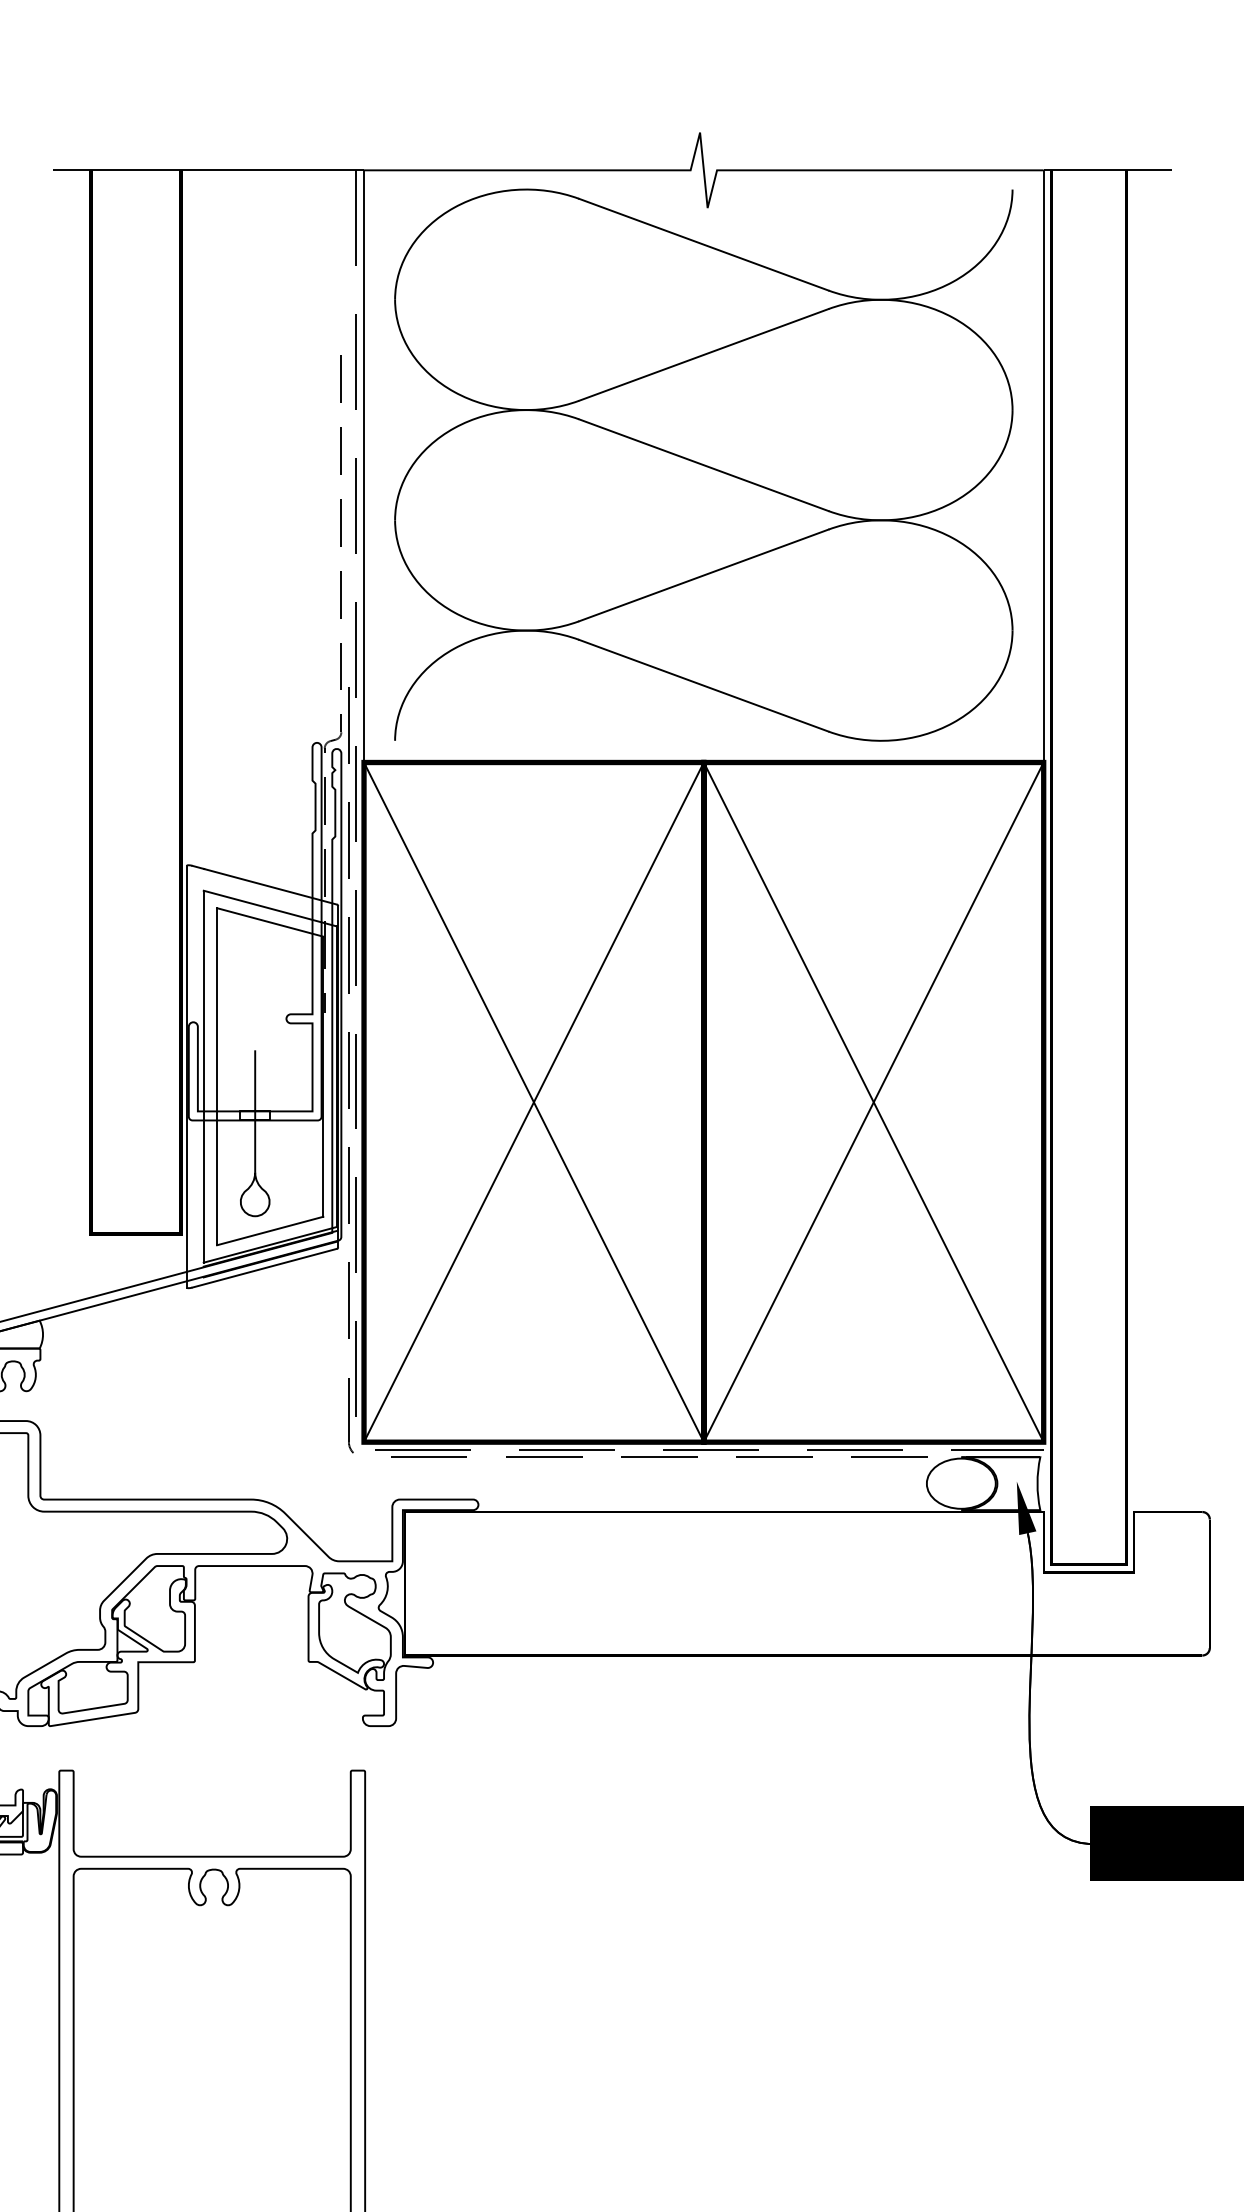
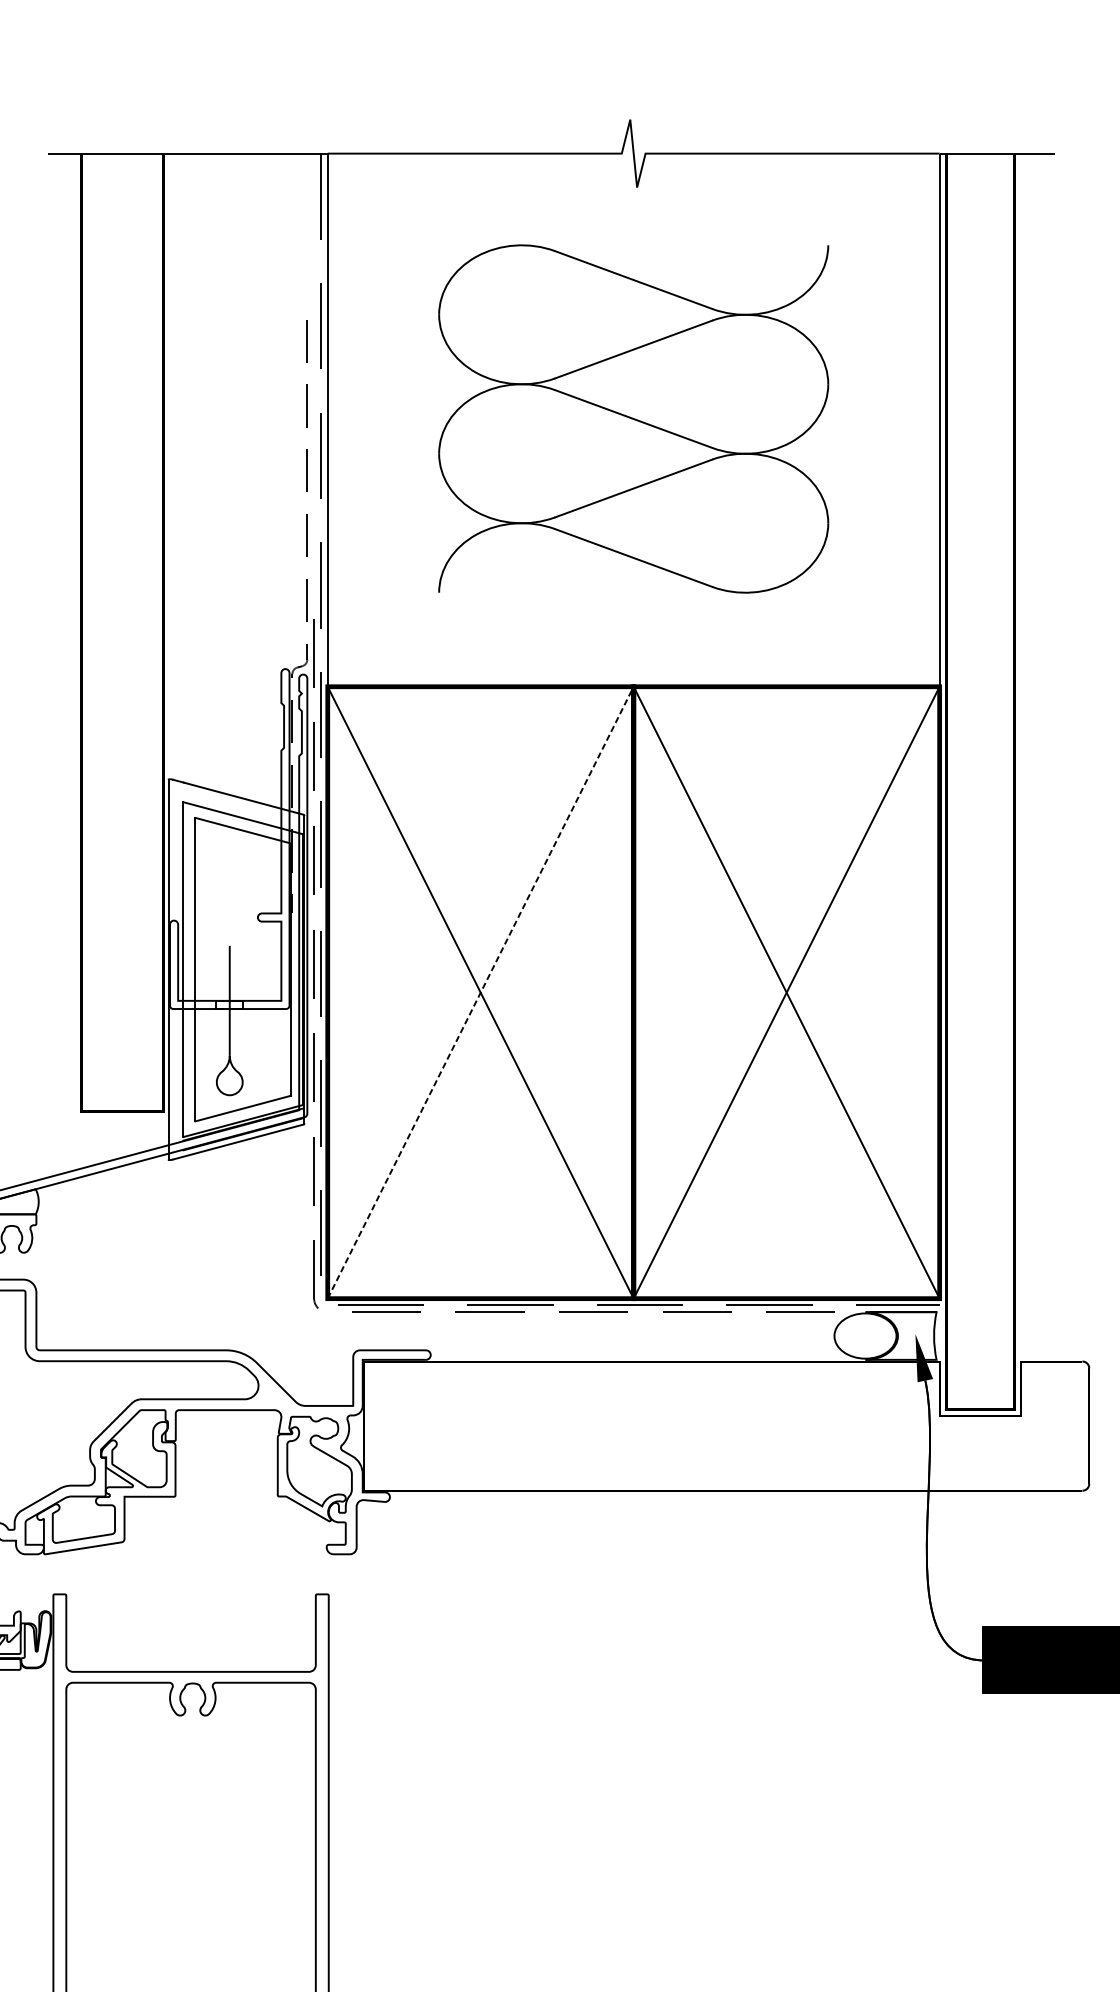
part: (703, 464) -> (633, 418), size x0.7
line: (533, 1102) -> (480, 992), solid -> dashed

